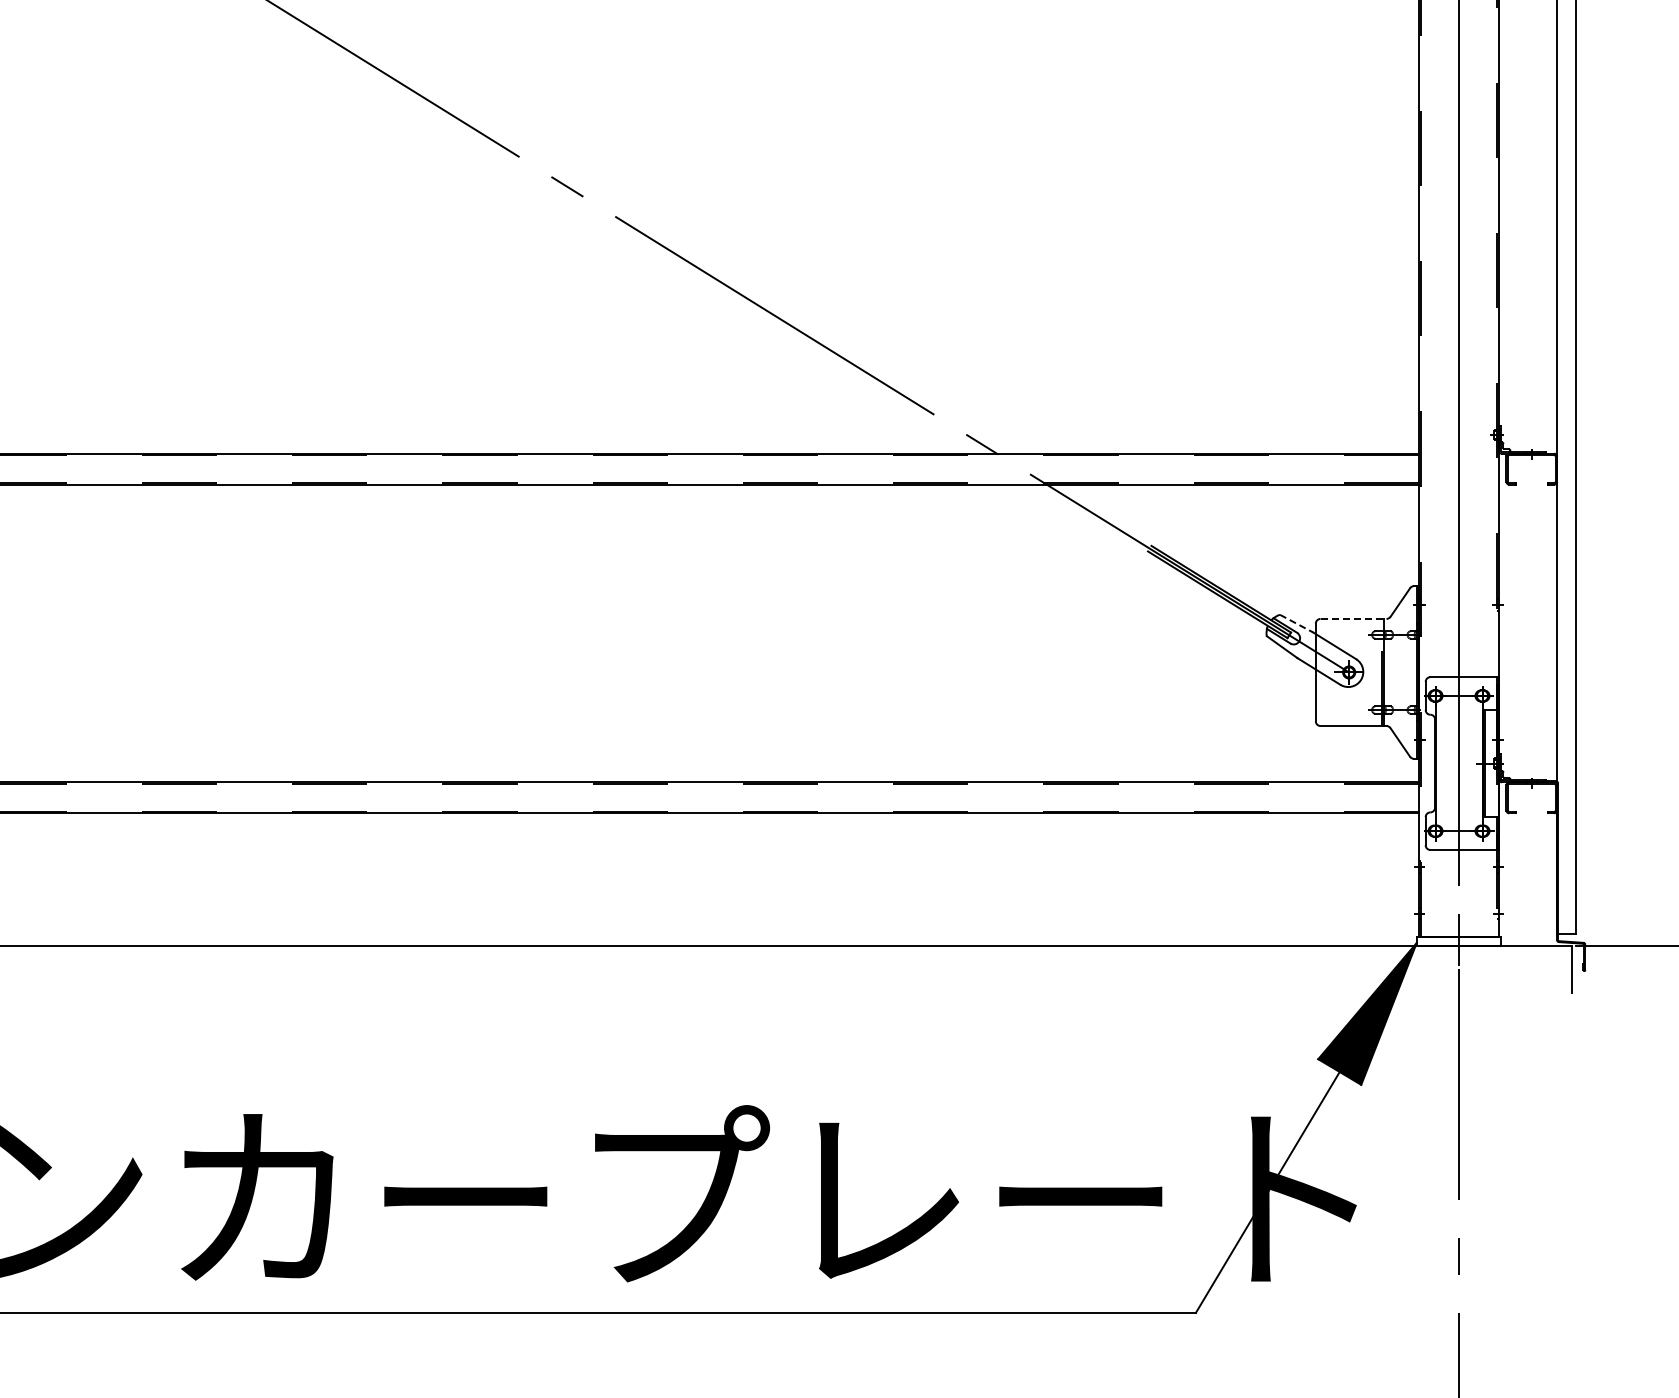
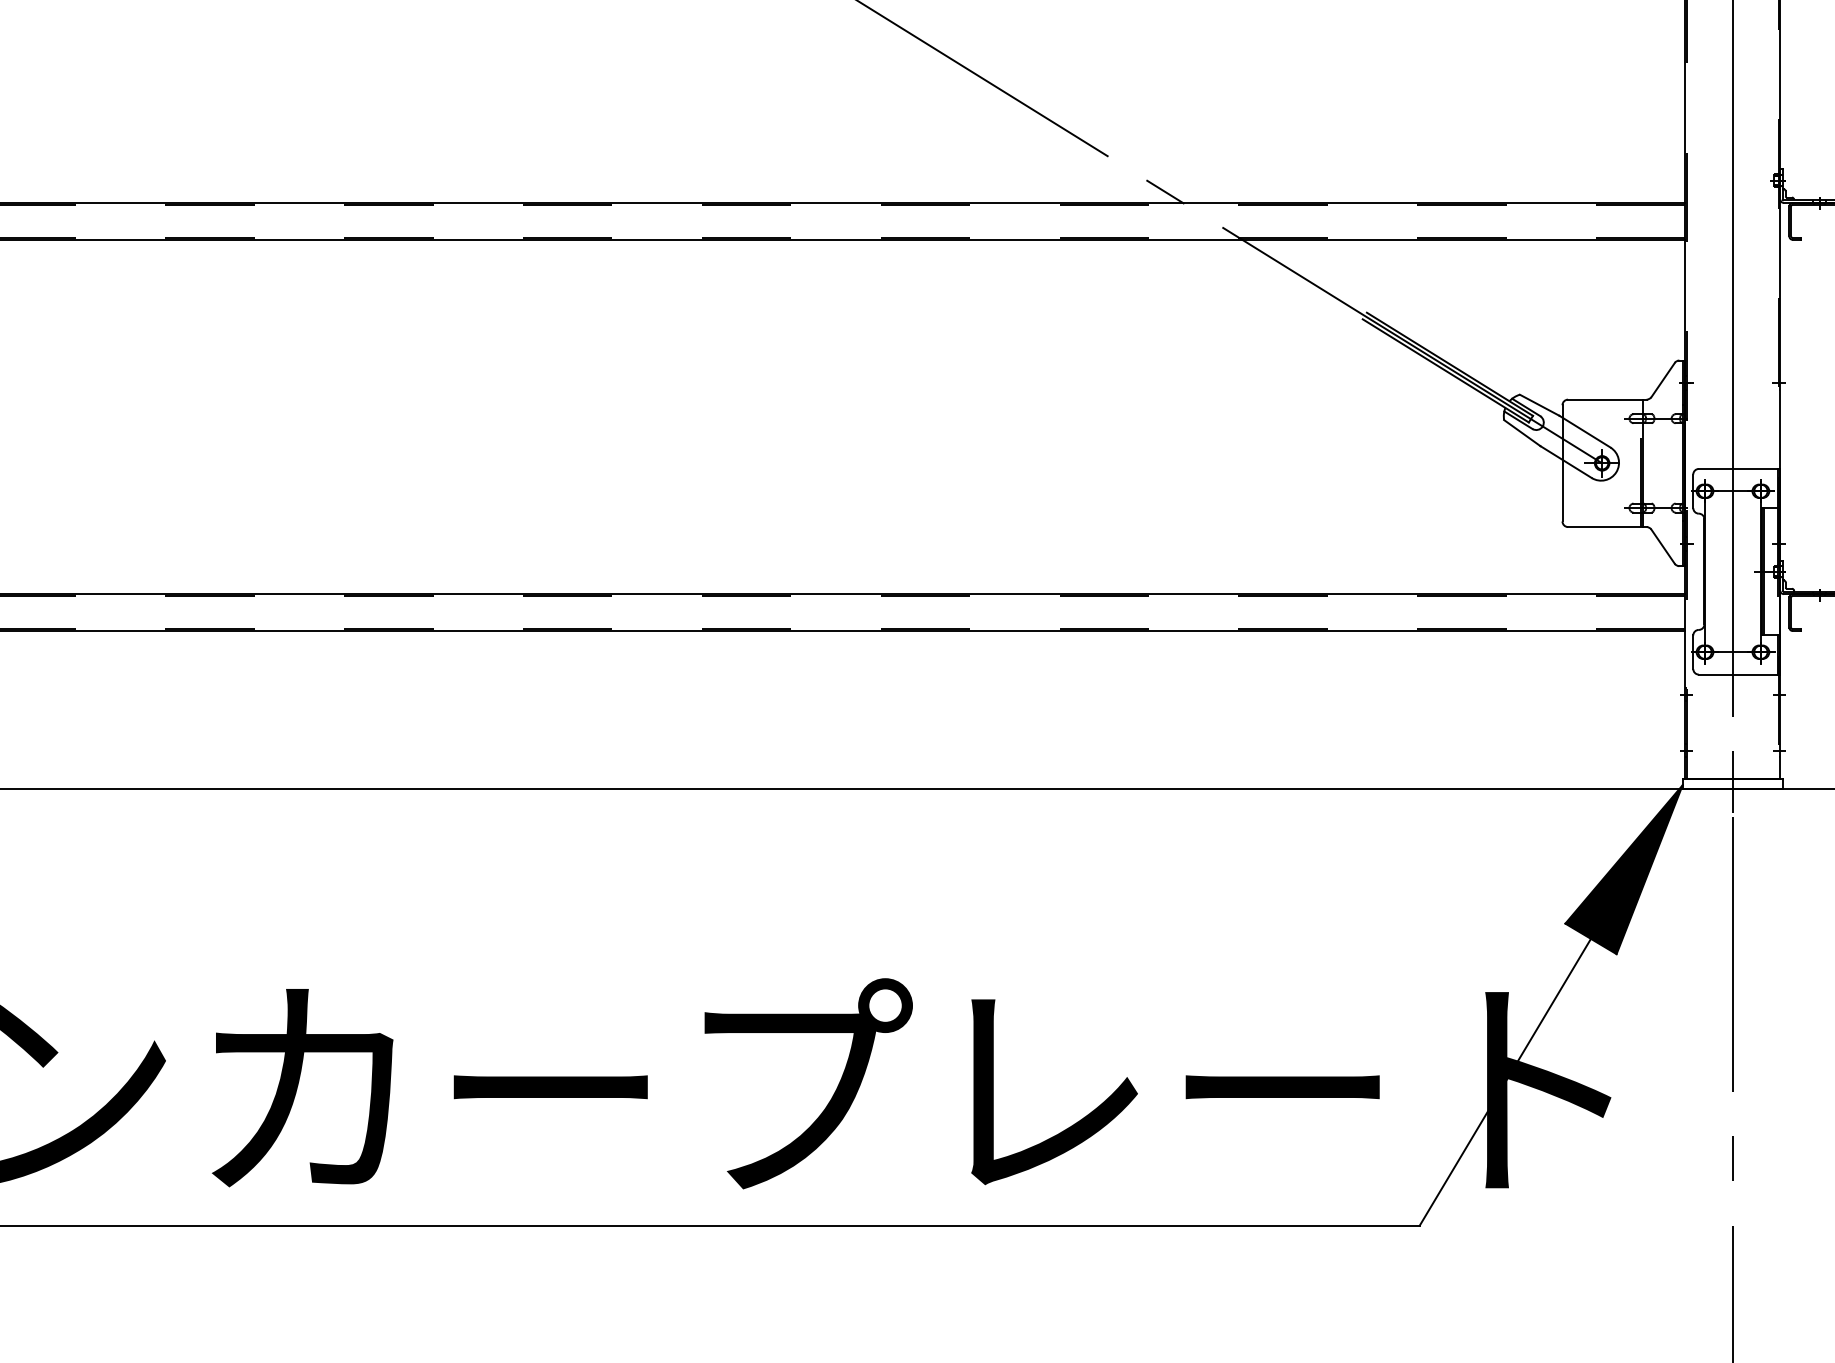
line: (1354, 618) -> (1608, 399), dashed -> solid
line: (1296, 623) -> (1539, 405), dashed -> solid

